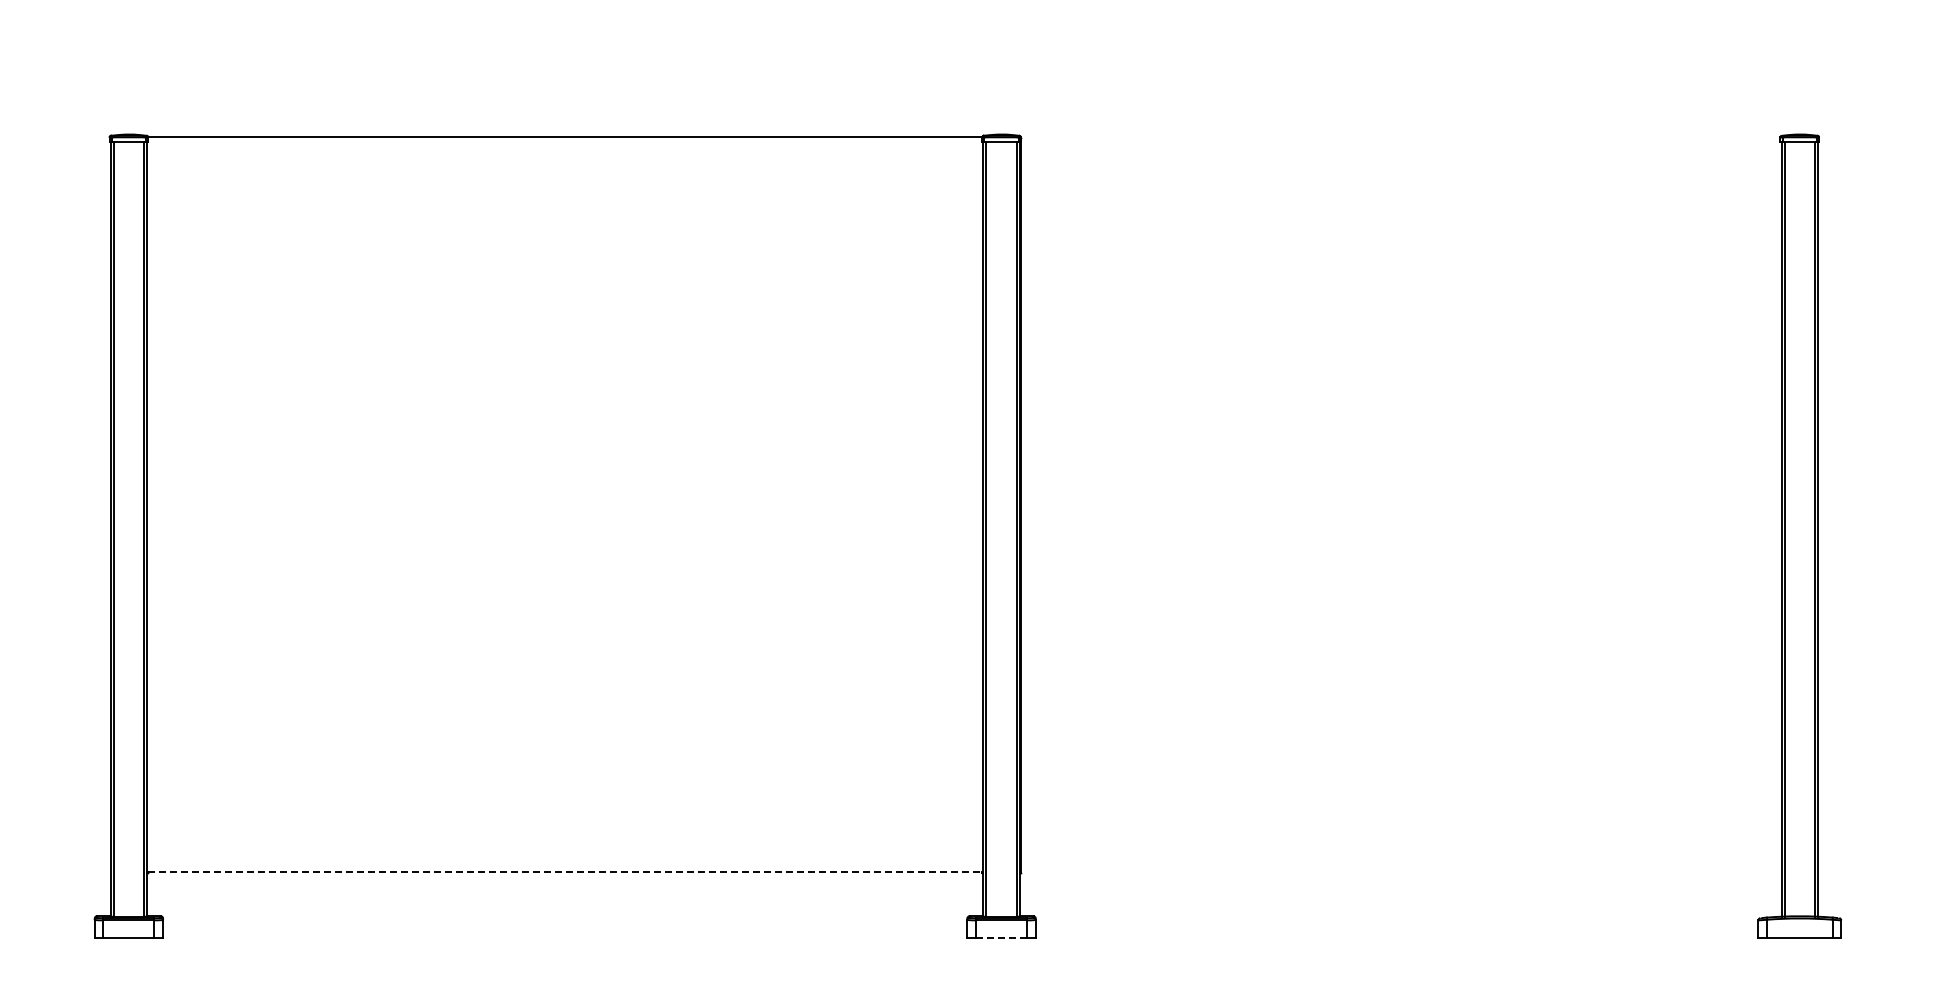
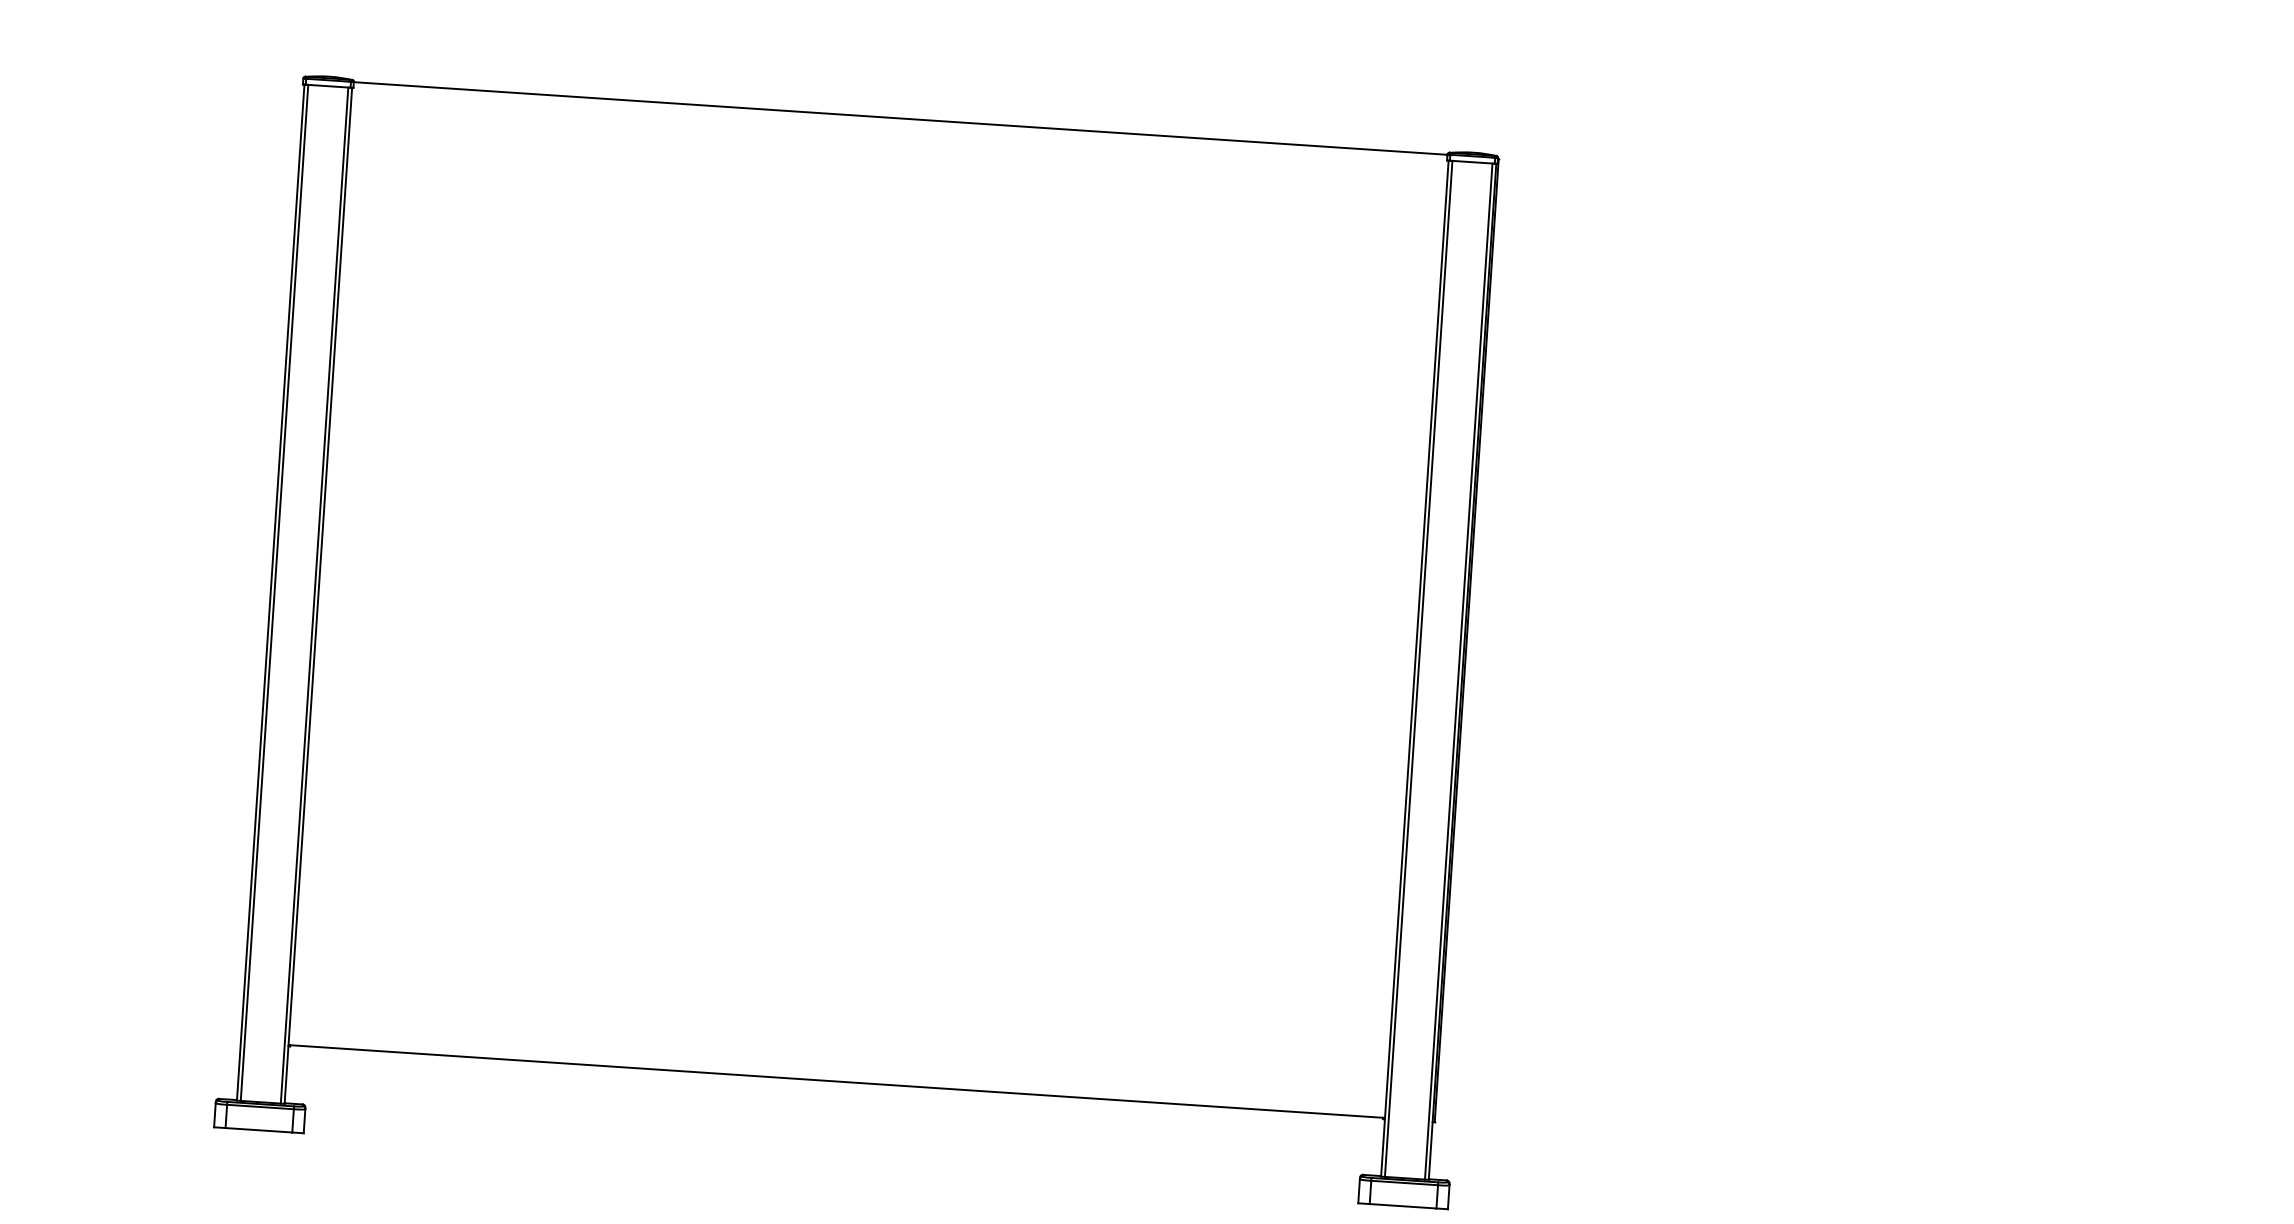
line: (564, 871) -> (835, 1080), dashed -> solid
line: (1002, 938) -> (1404, 1206), dashed -> solid

